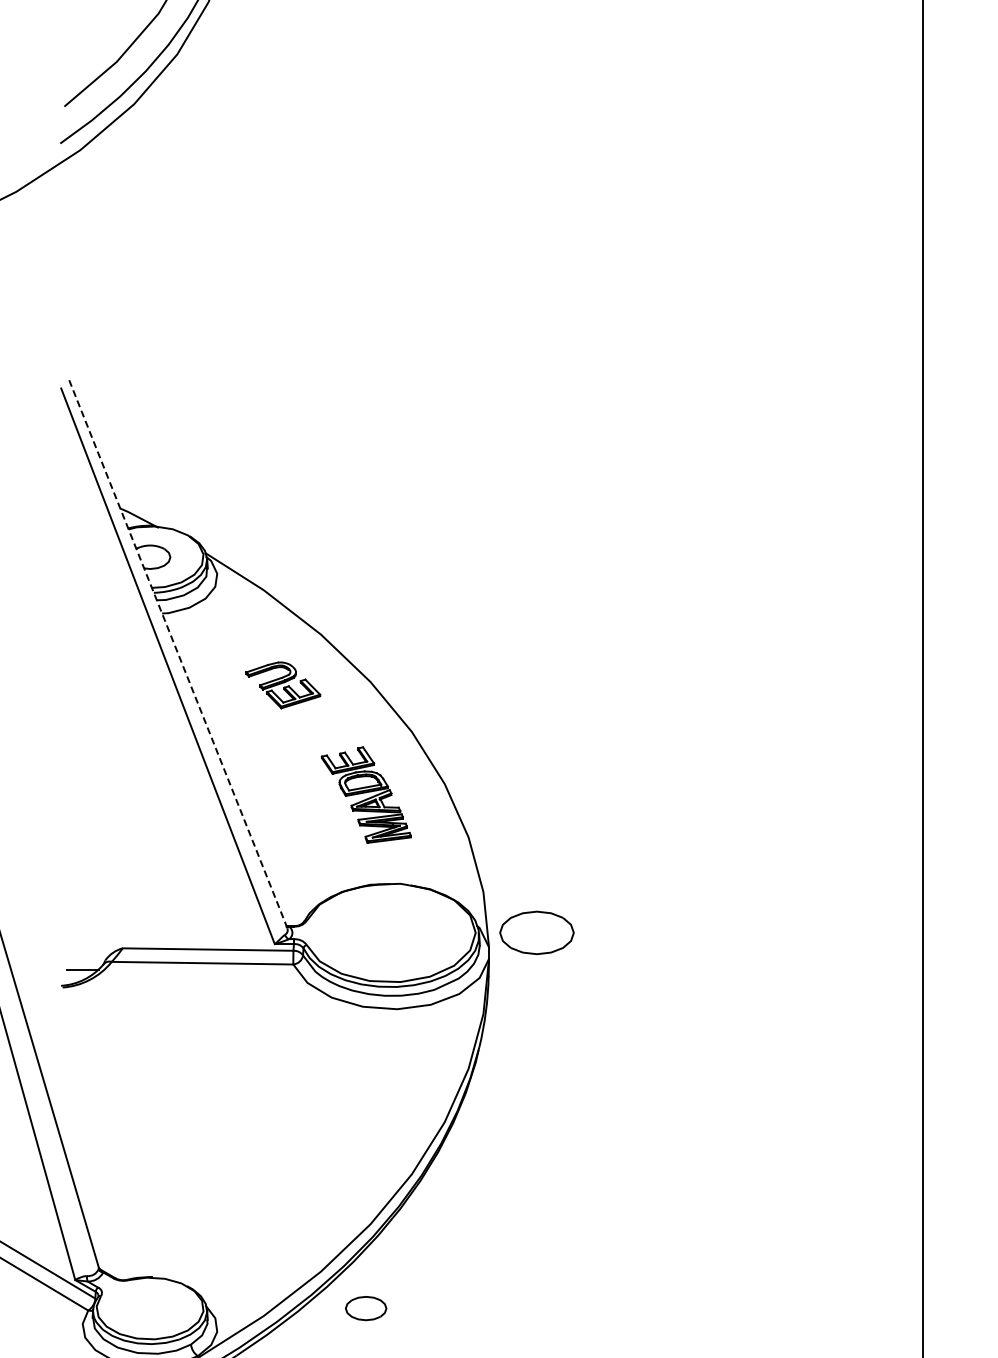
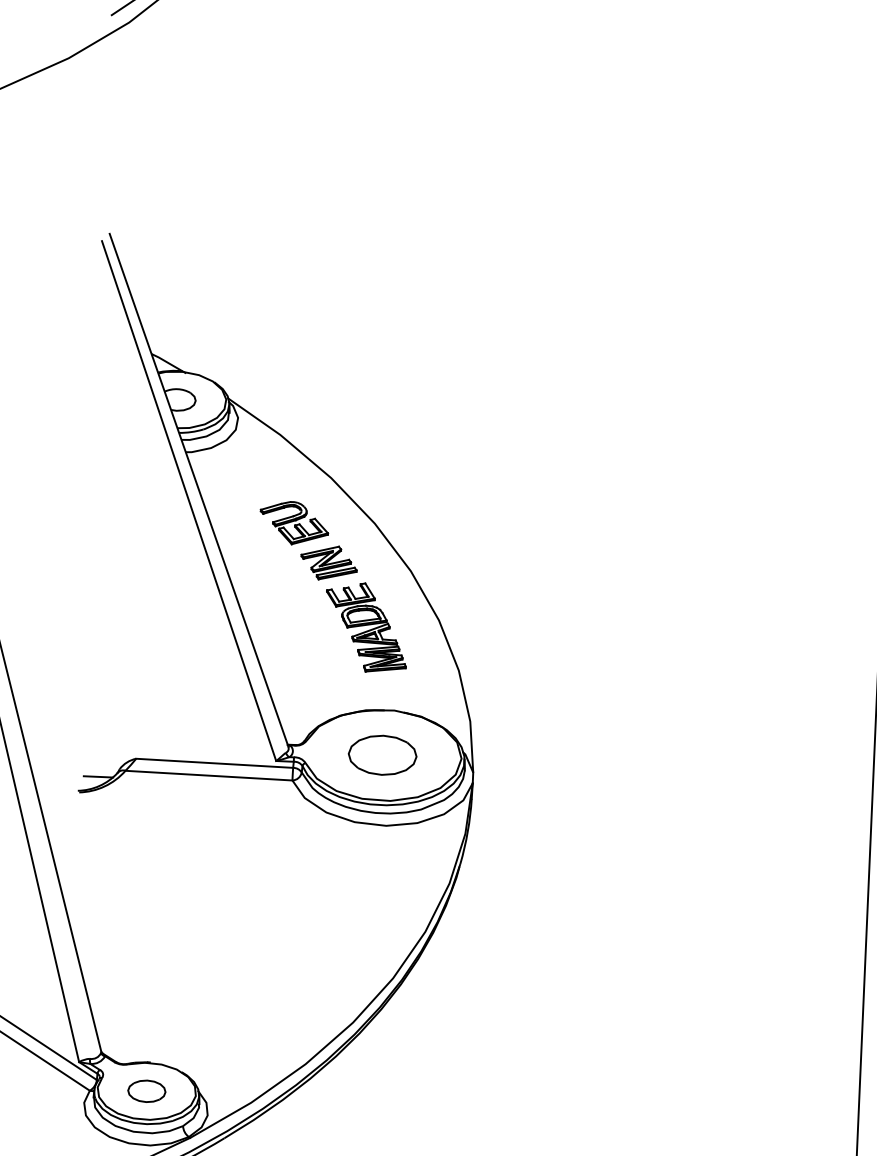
line: (178, 654) -> (199, 490), dashed -> solid
part: (322, 726) -> (328, 562), added
part: (536, 932) -> (382, 754), moved
part: (366, 1308) -> (147, 1091), moved

